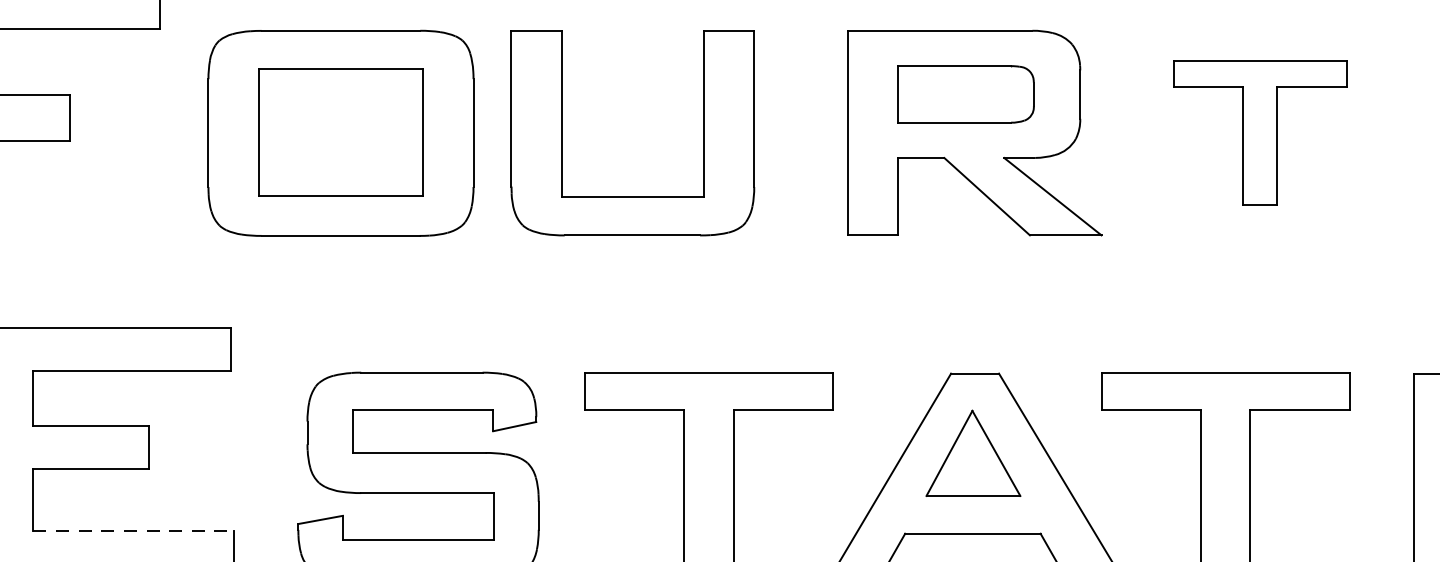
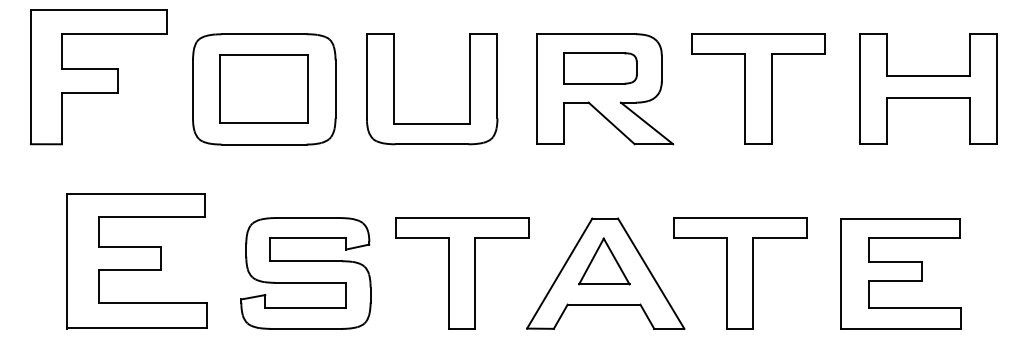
part: (1260, 131) -> (758, 88), size x1.43
part: (633, 196) -> (432, 123), moved
line: (133, 531) -> (152, 303), dashed -> solid

